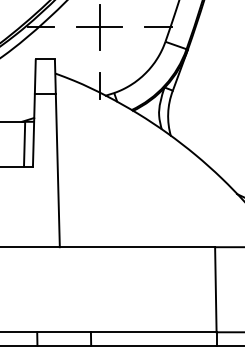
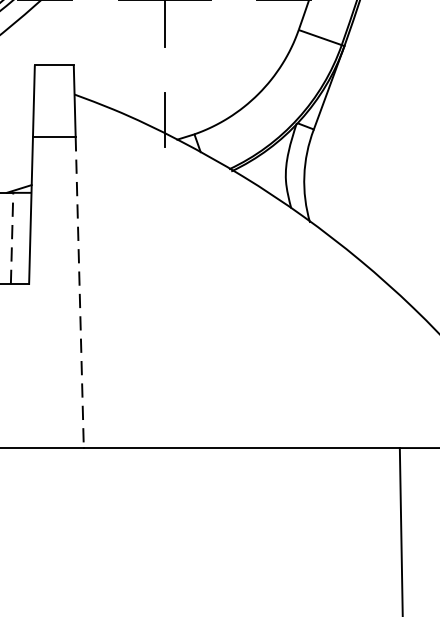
line: (24, 143) -> (11, 236), solid -> dashed
line: (57, 171) -> (79, 293), solid -> dashed

